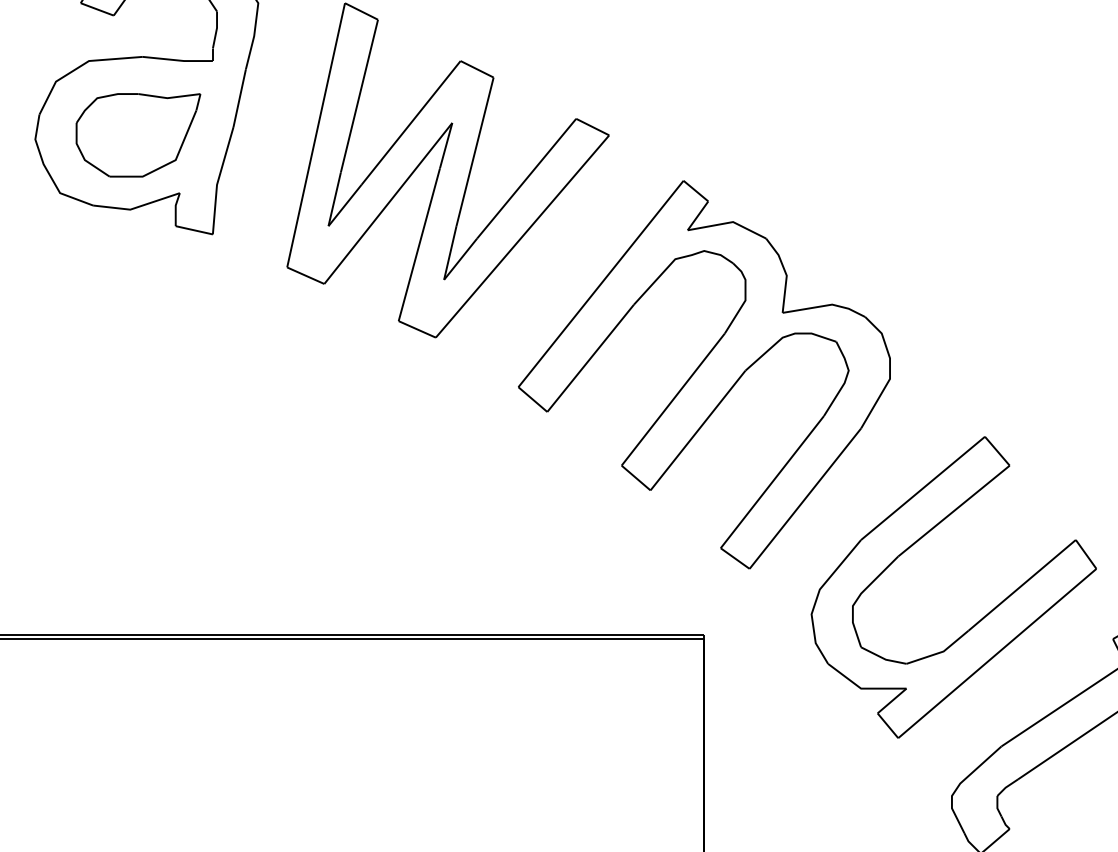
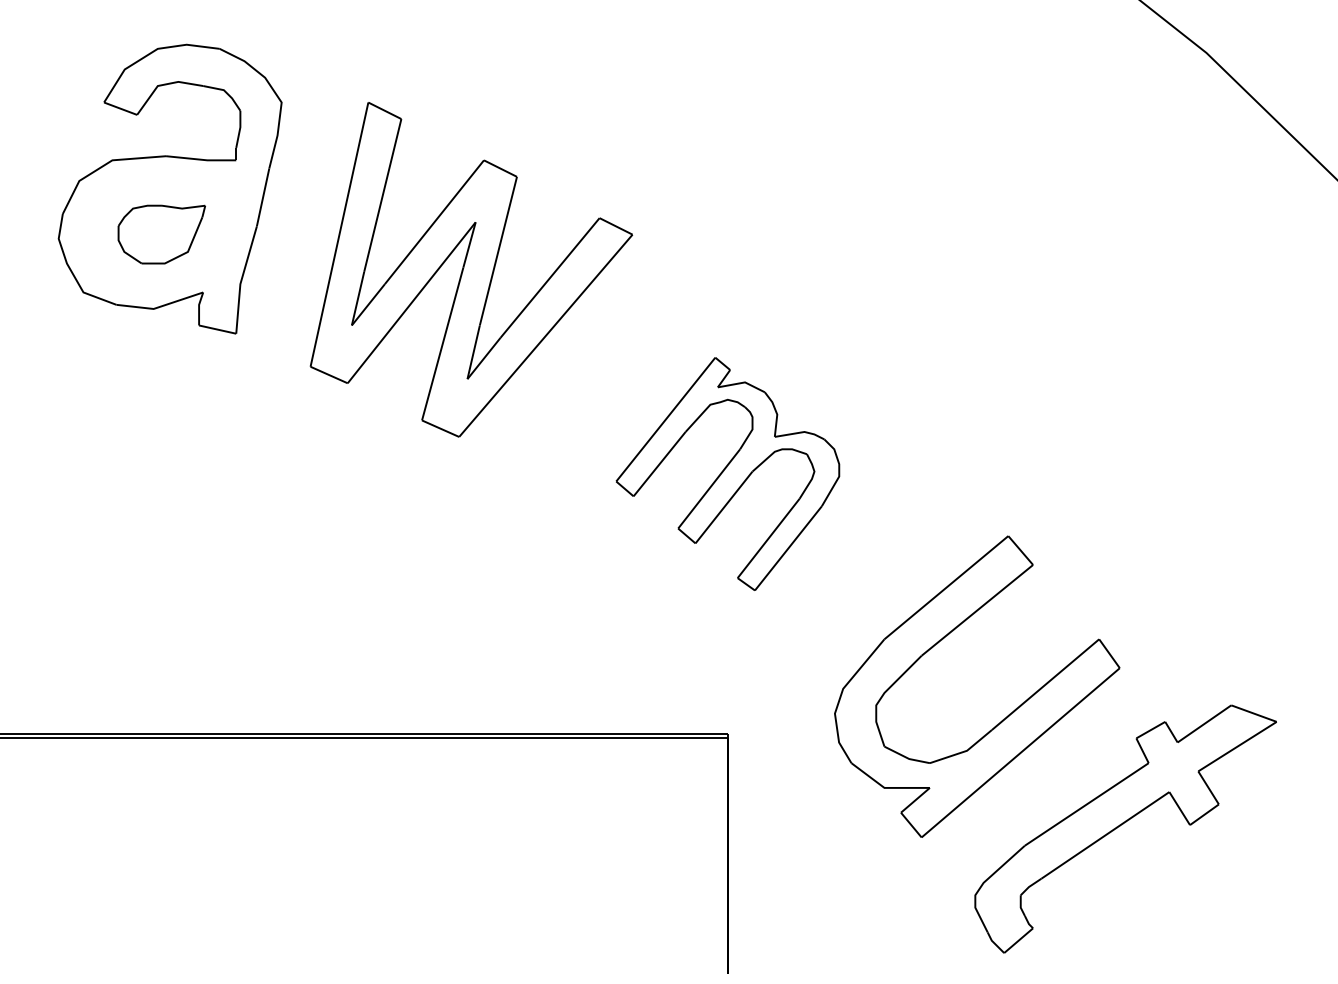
part: (138, 135) -> (161, 234), size x0.7
part: (704, 374) -> (727, 473), size x0.6

